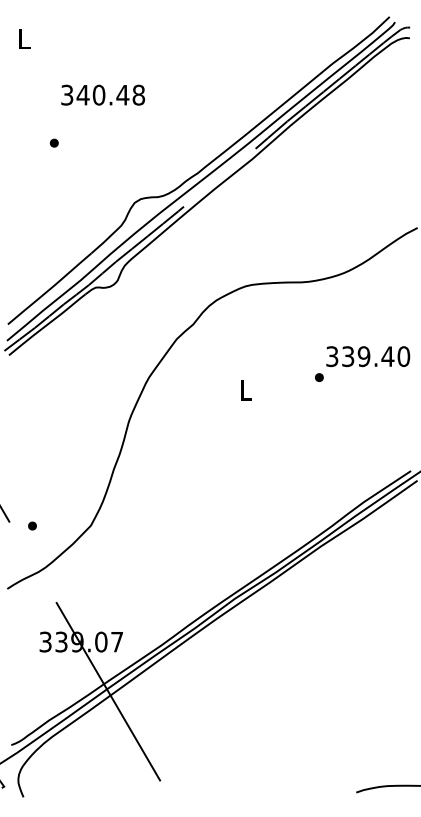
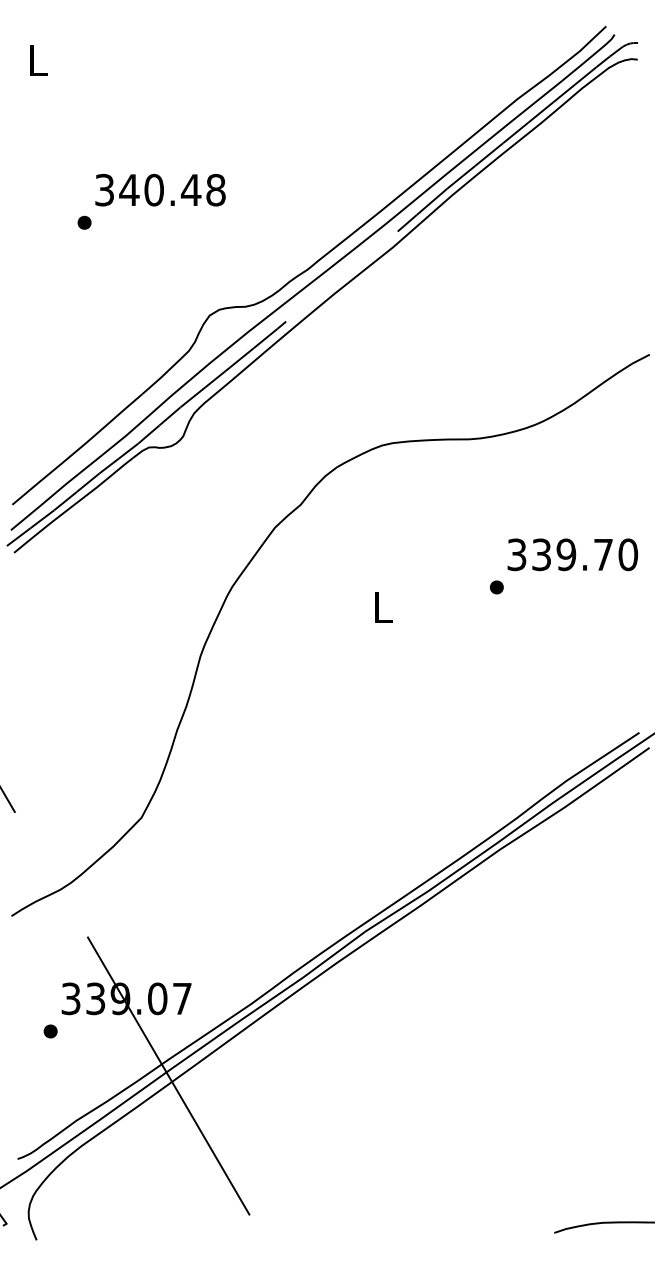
text: (103, 94) -> (161, 189), moved
text: (387, 356) -> (602, 554), 339.40 -> 339.70
part: (32, 525) -> (50, 1030), moved

